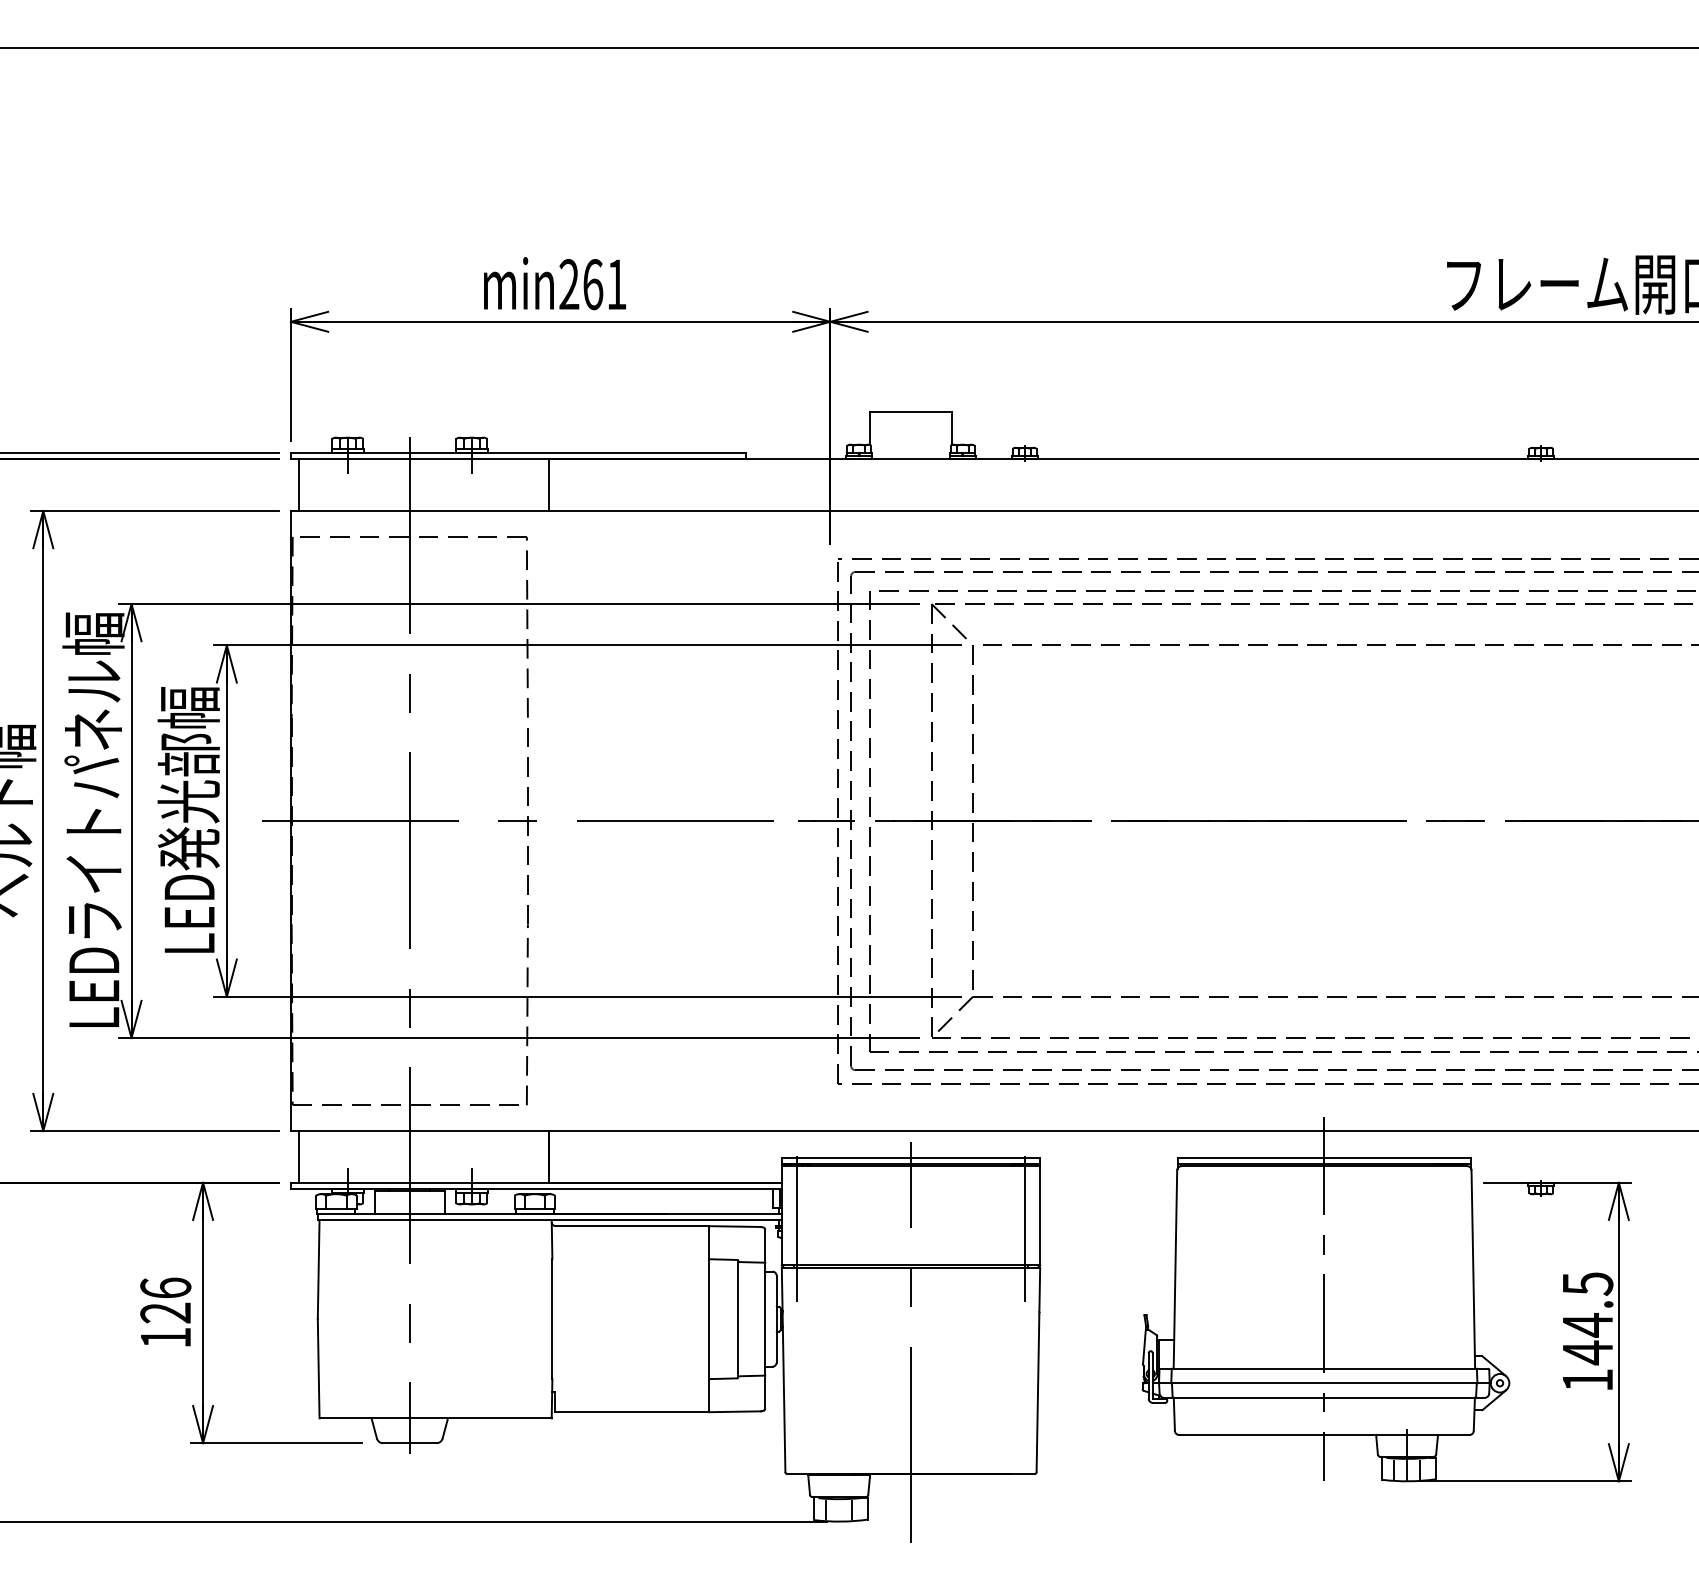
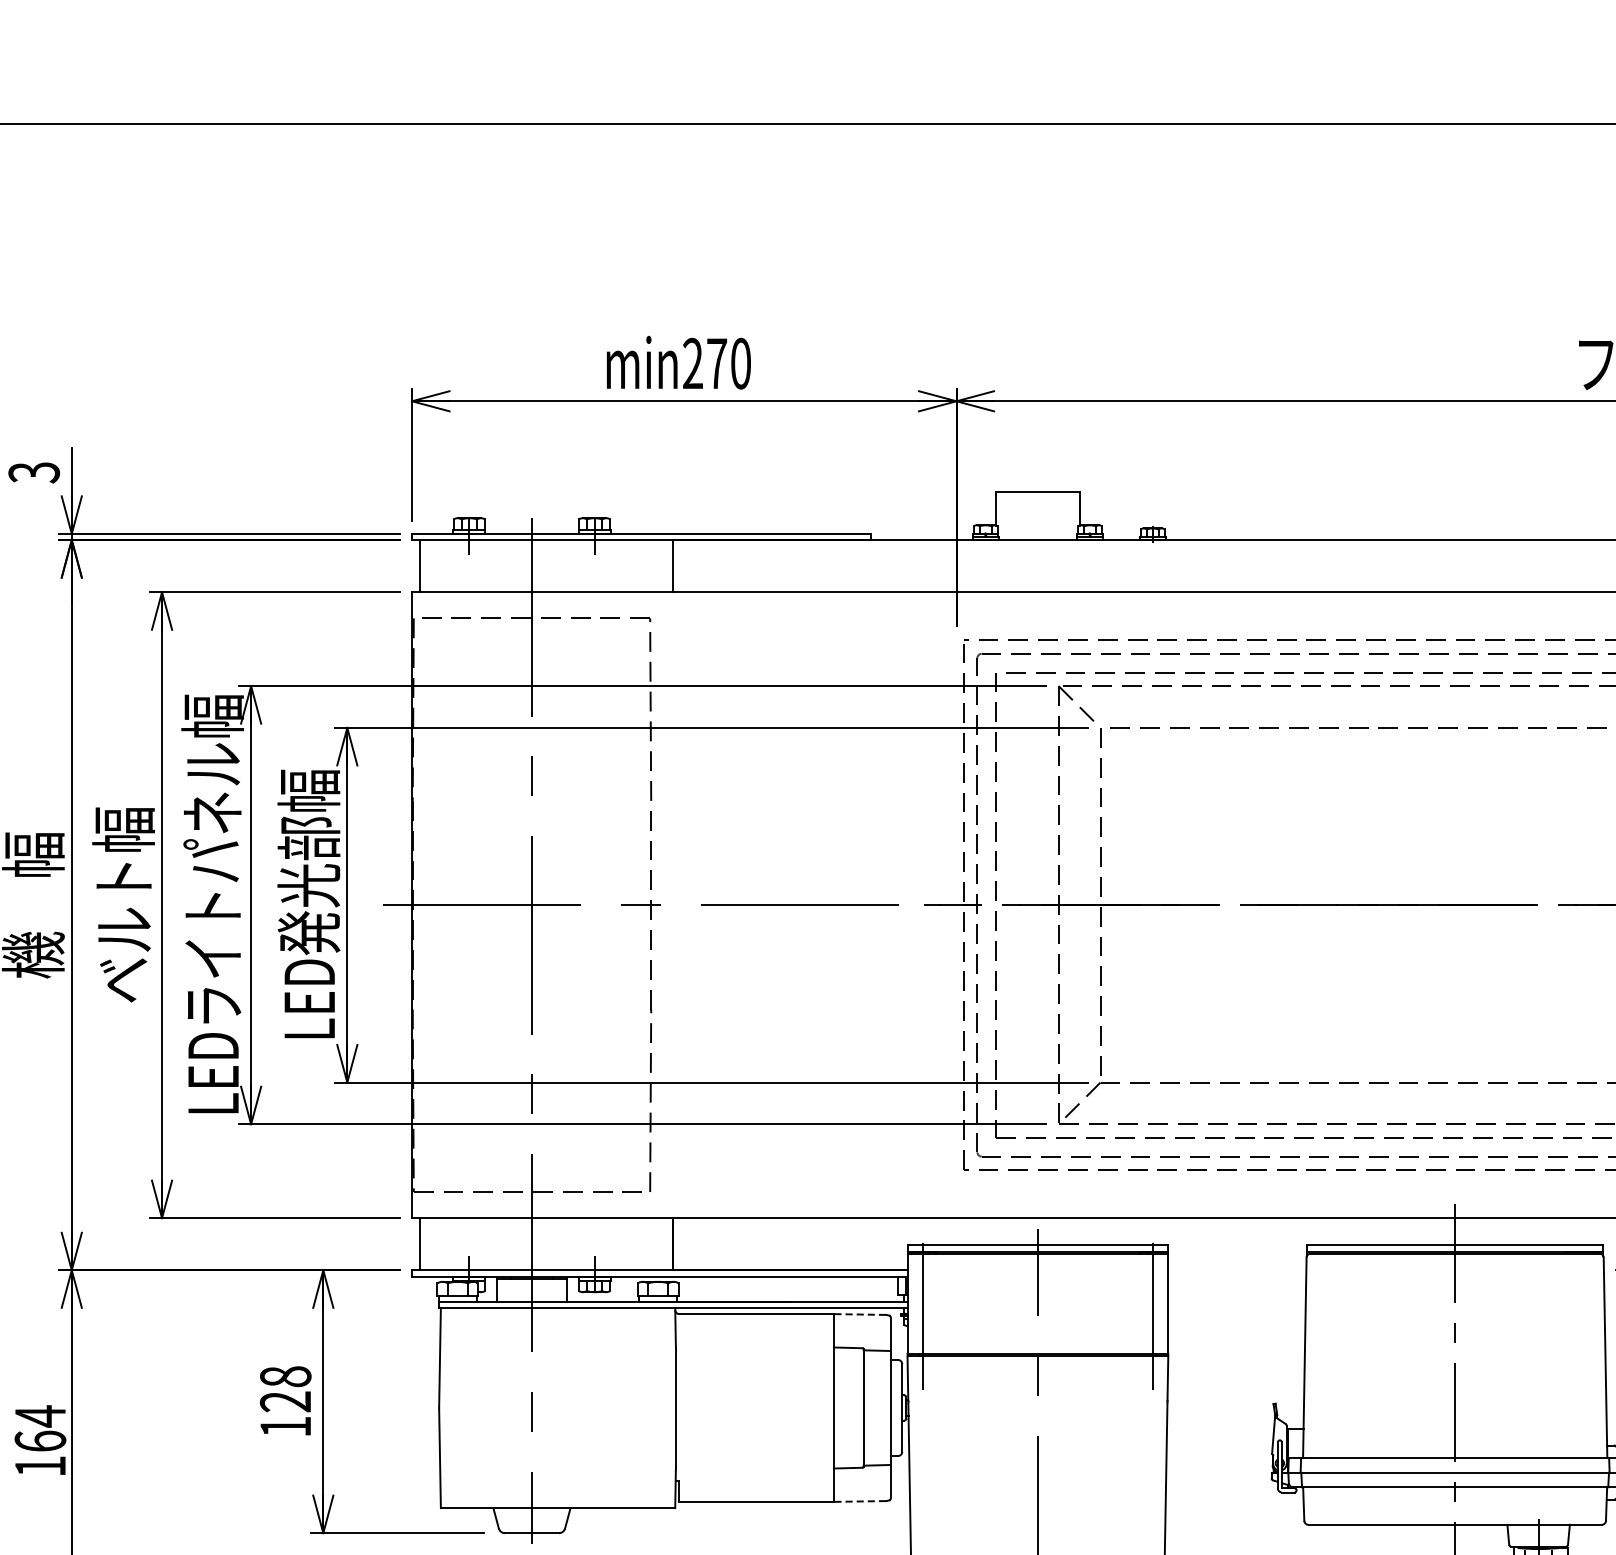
text: (604, 284) -> (728, 363), min261 -> min270
line: (735, 1226) -> (860, 1314), solid -> dashed
text: (165, 1287) -> (285, 1376), 126 -> 128
line: (735, 1411) -> (860, 1501), solid -> dashed

